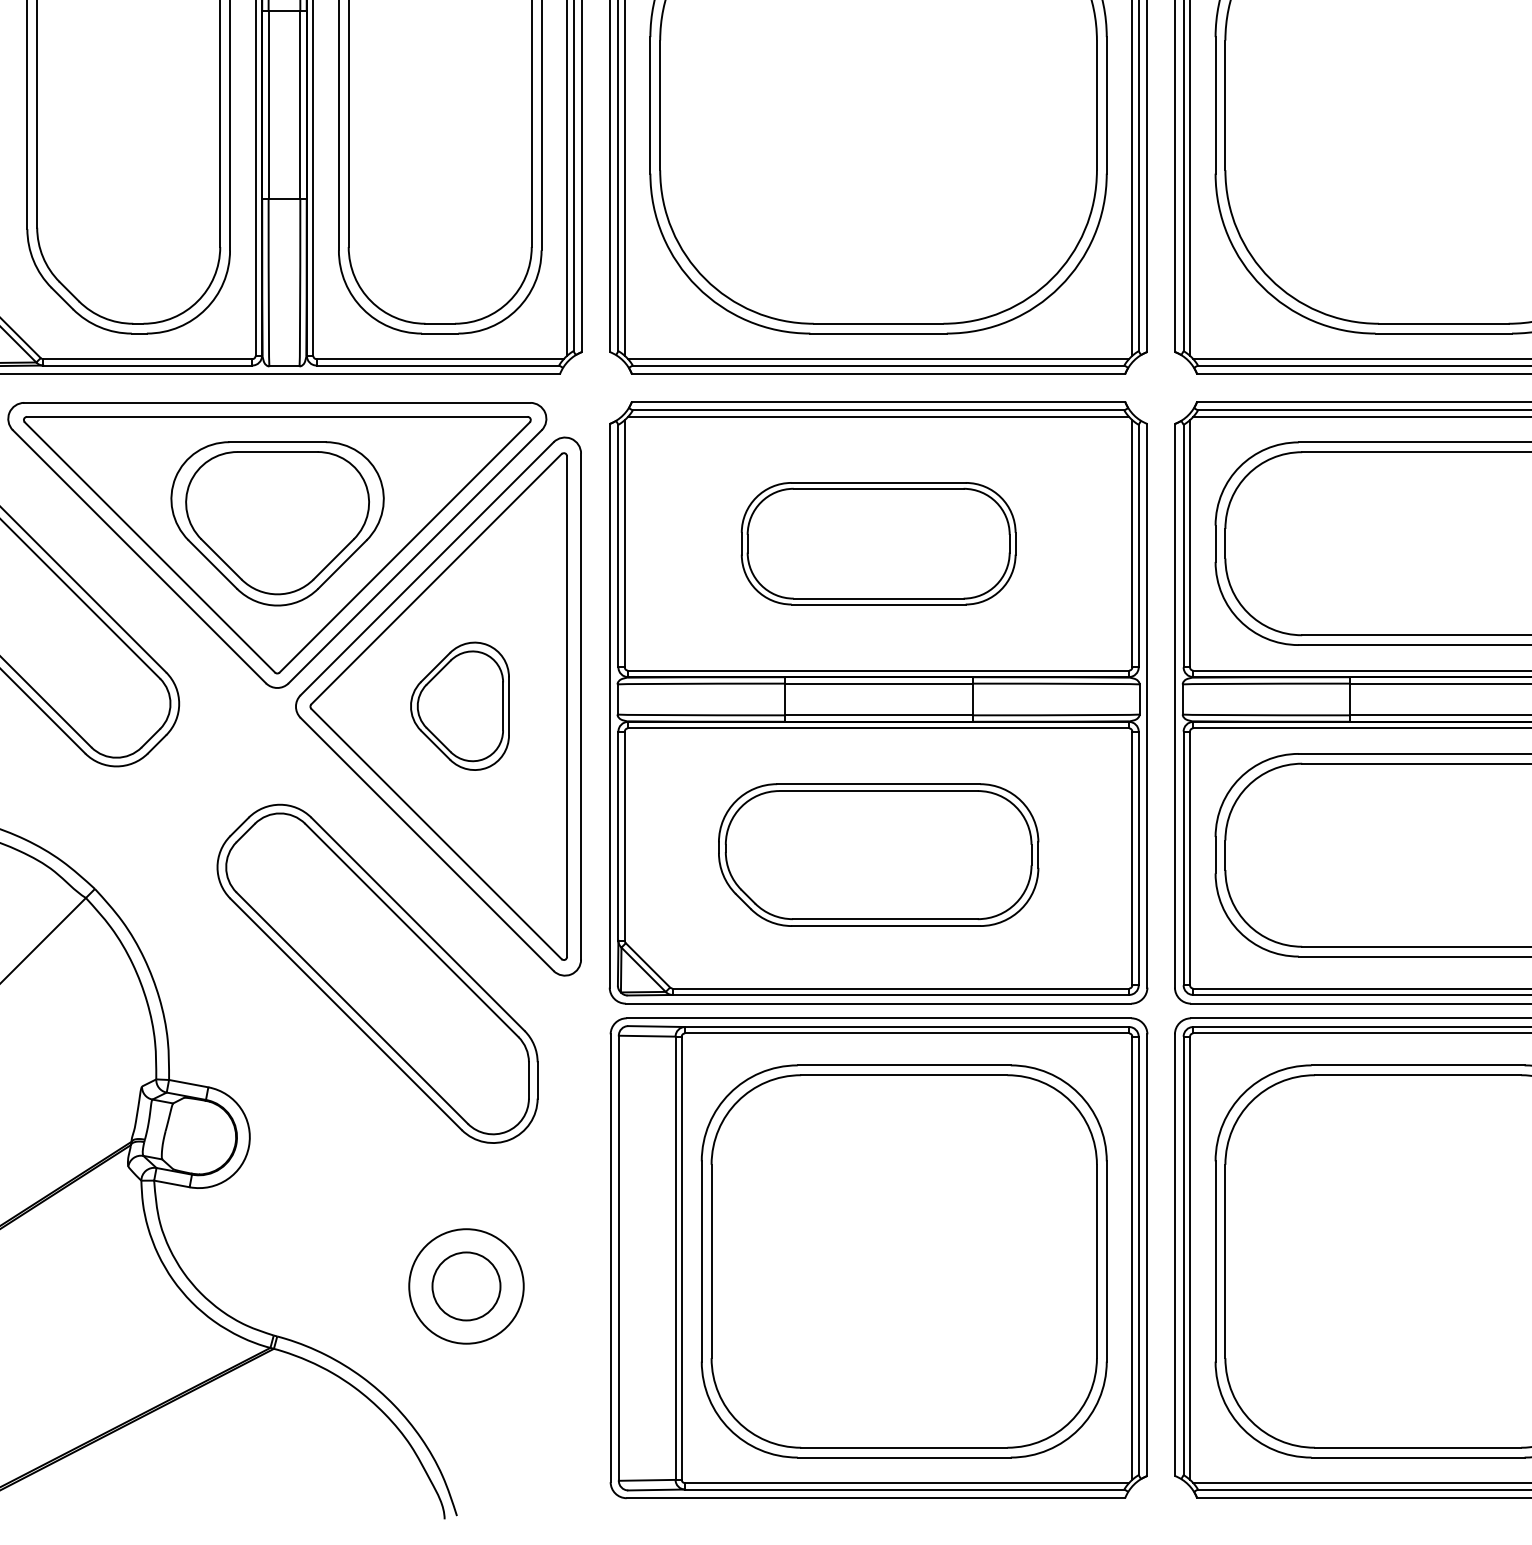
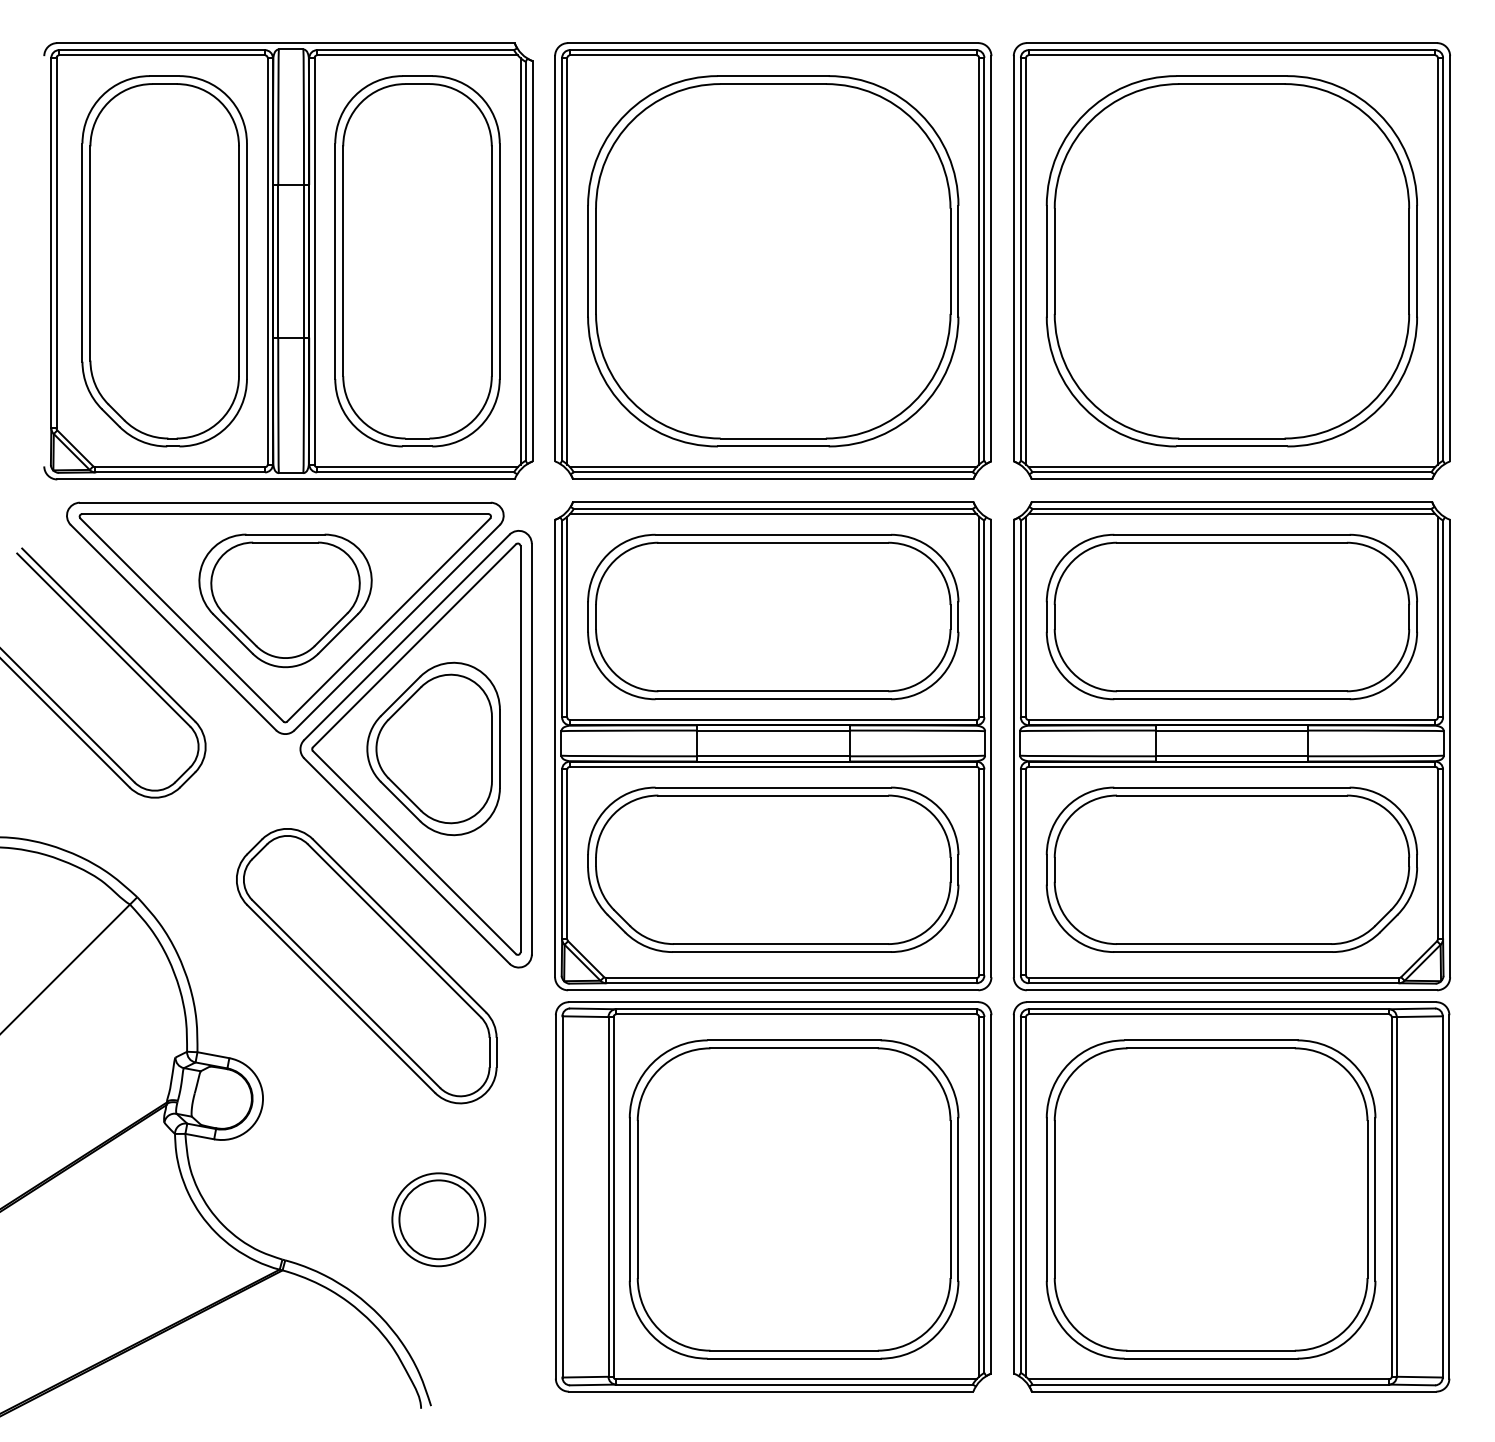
part: (878, 543) -> (773, 616), size x1.67
part: (459, 705) -> (433, 748), size x1.67
part: (878, 854) -> (773, 869), size x1.43
circle: (466, 1286) -> (438, 1219), size x1.43

